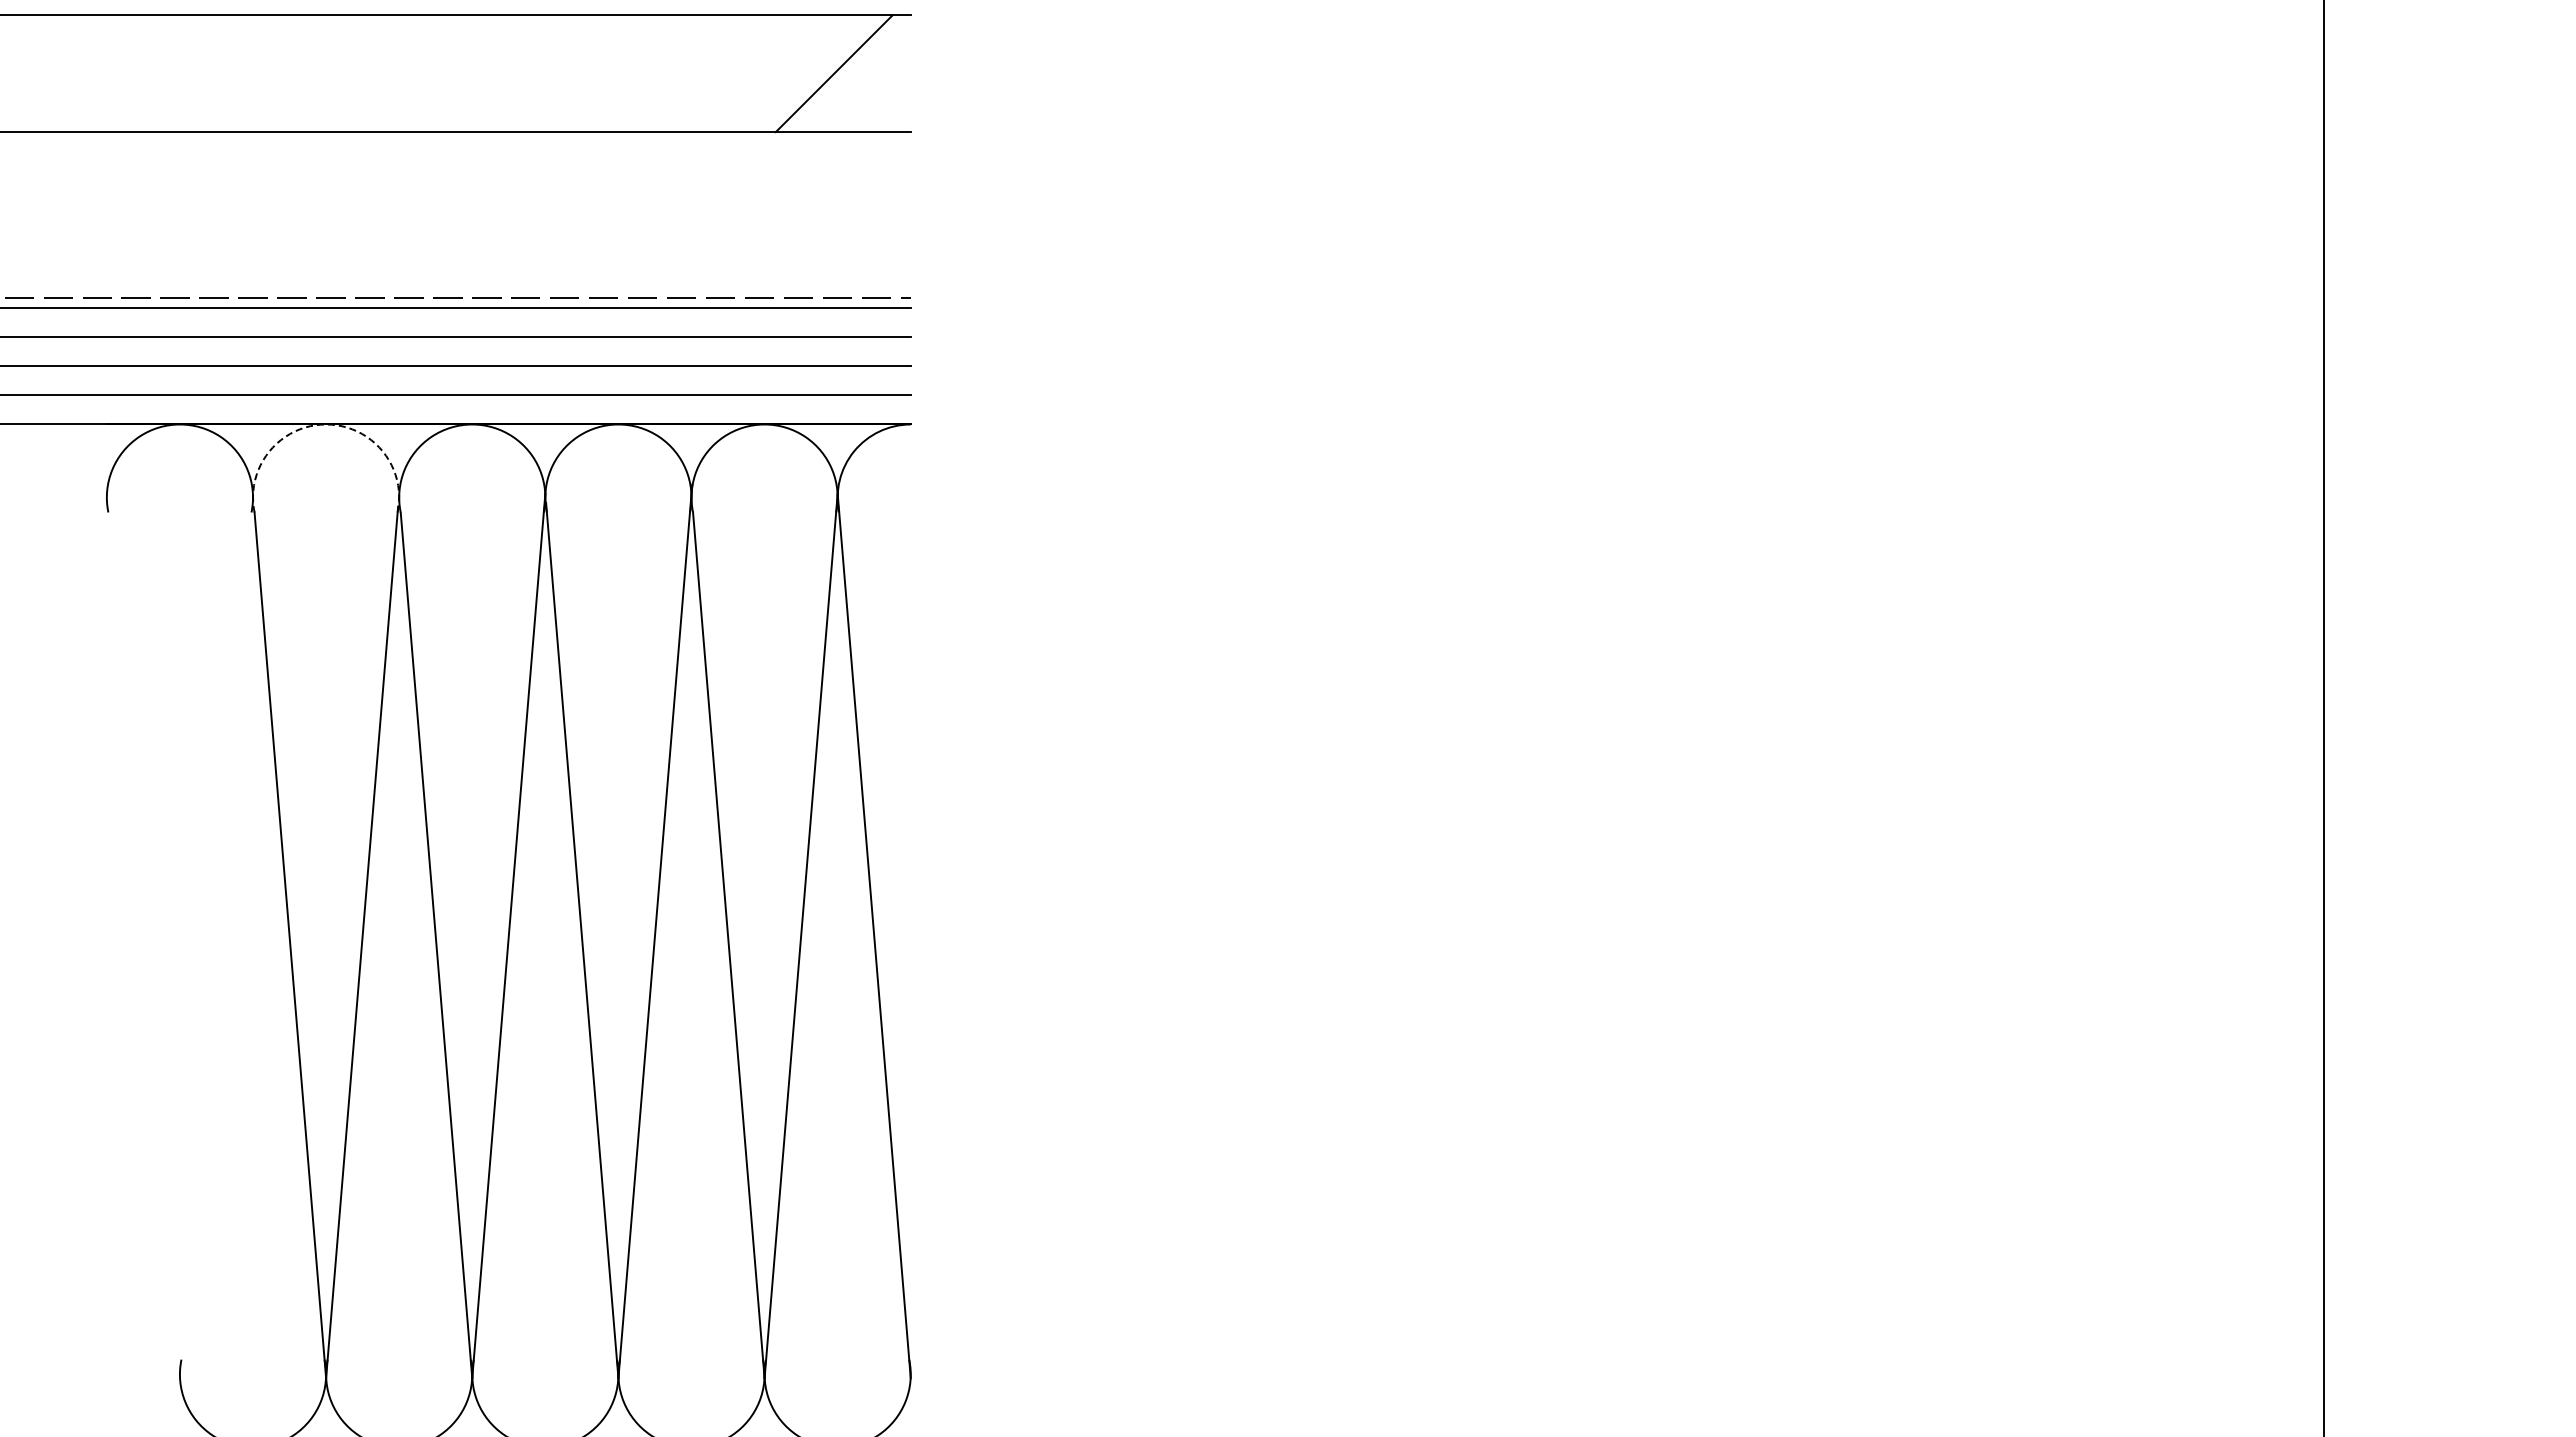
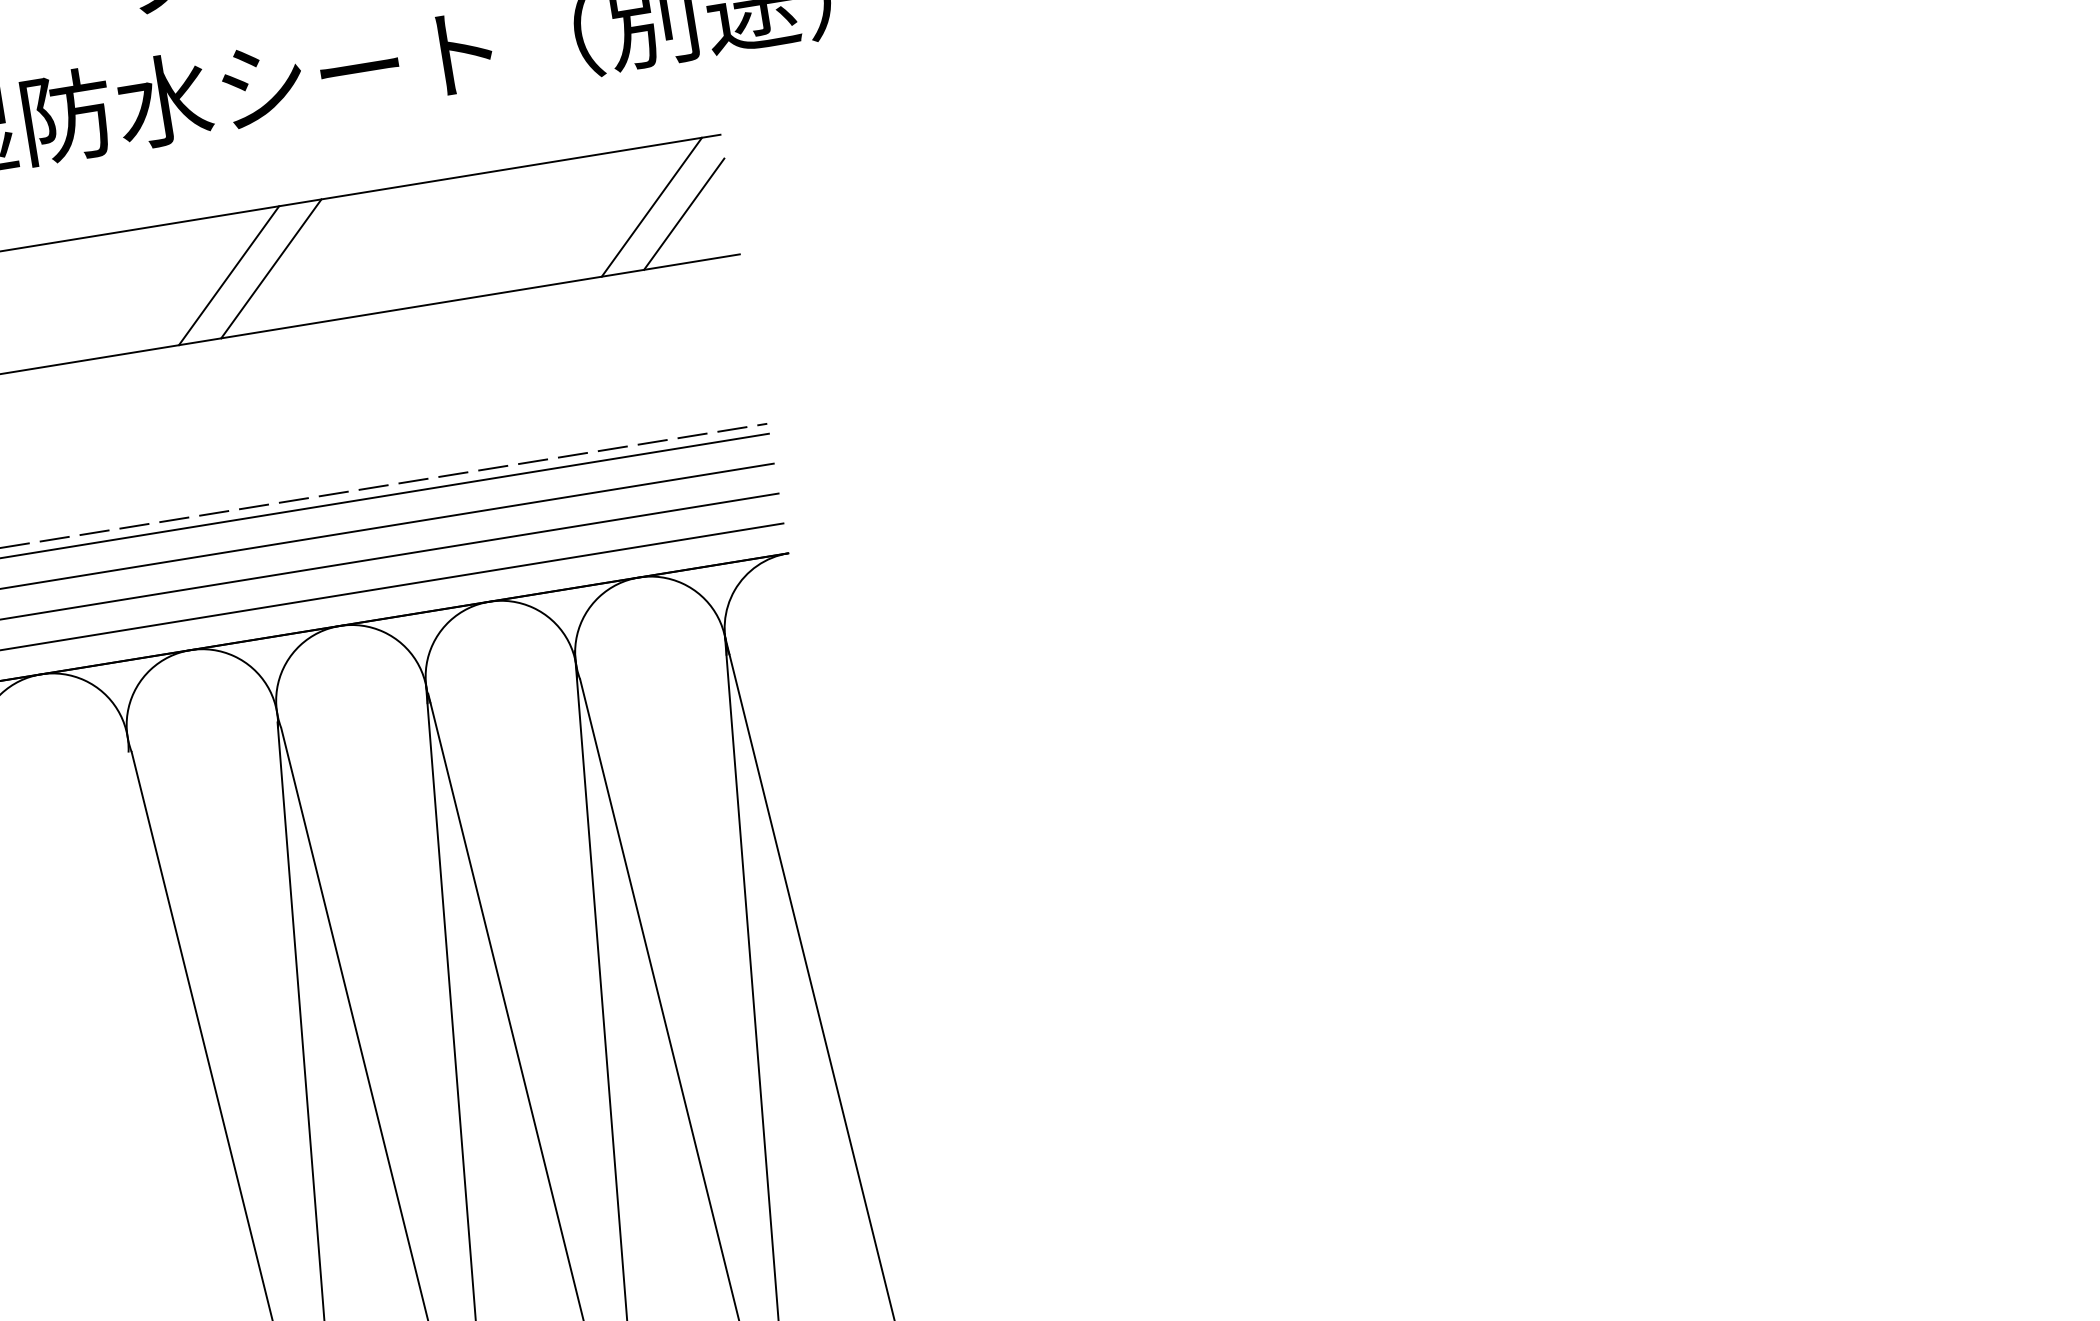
line: (420, 73) -> (228, 275), added
line: (461, 73) -> (270, 268), added
line: (863, 85) -> (683, 214), added
arc: (326, 424) -> (190, 650), dashed -> solid

